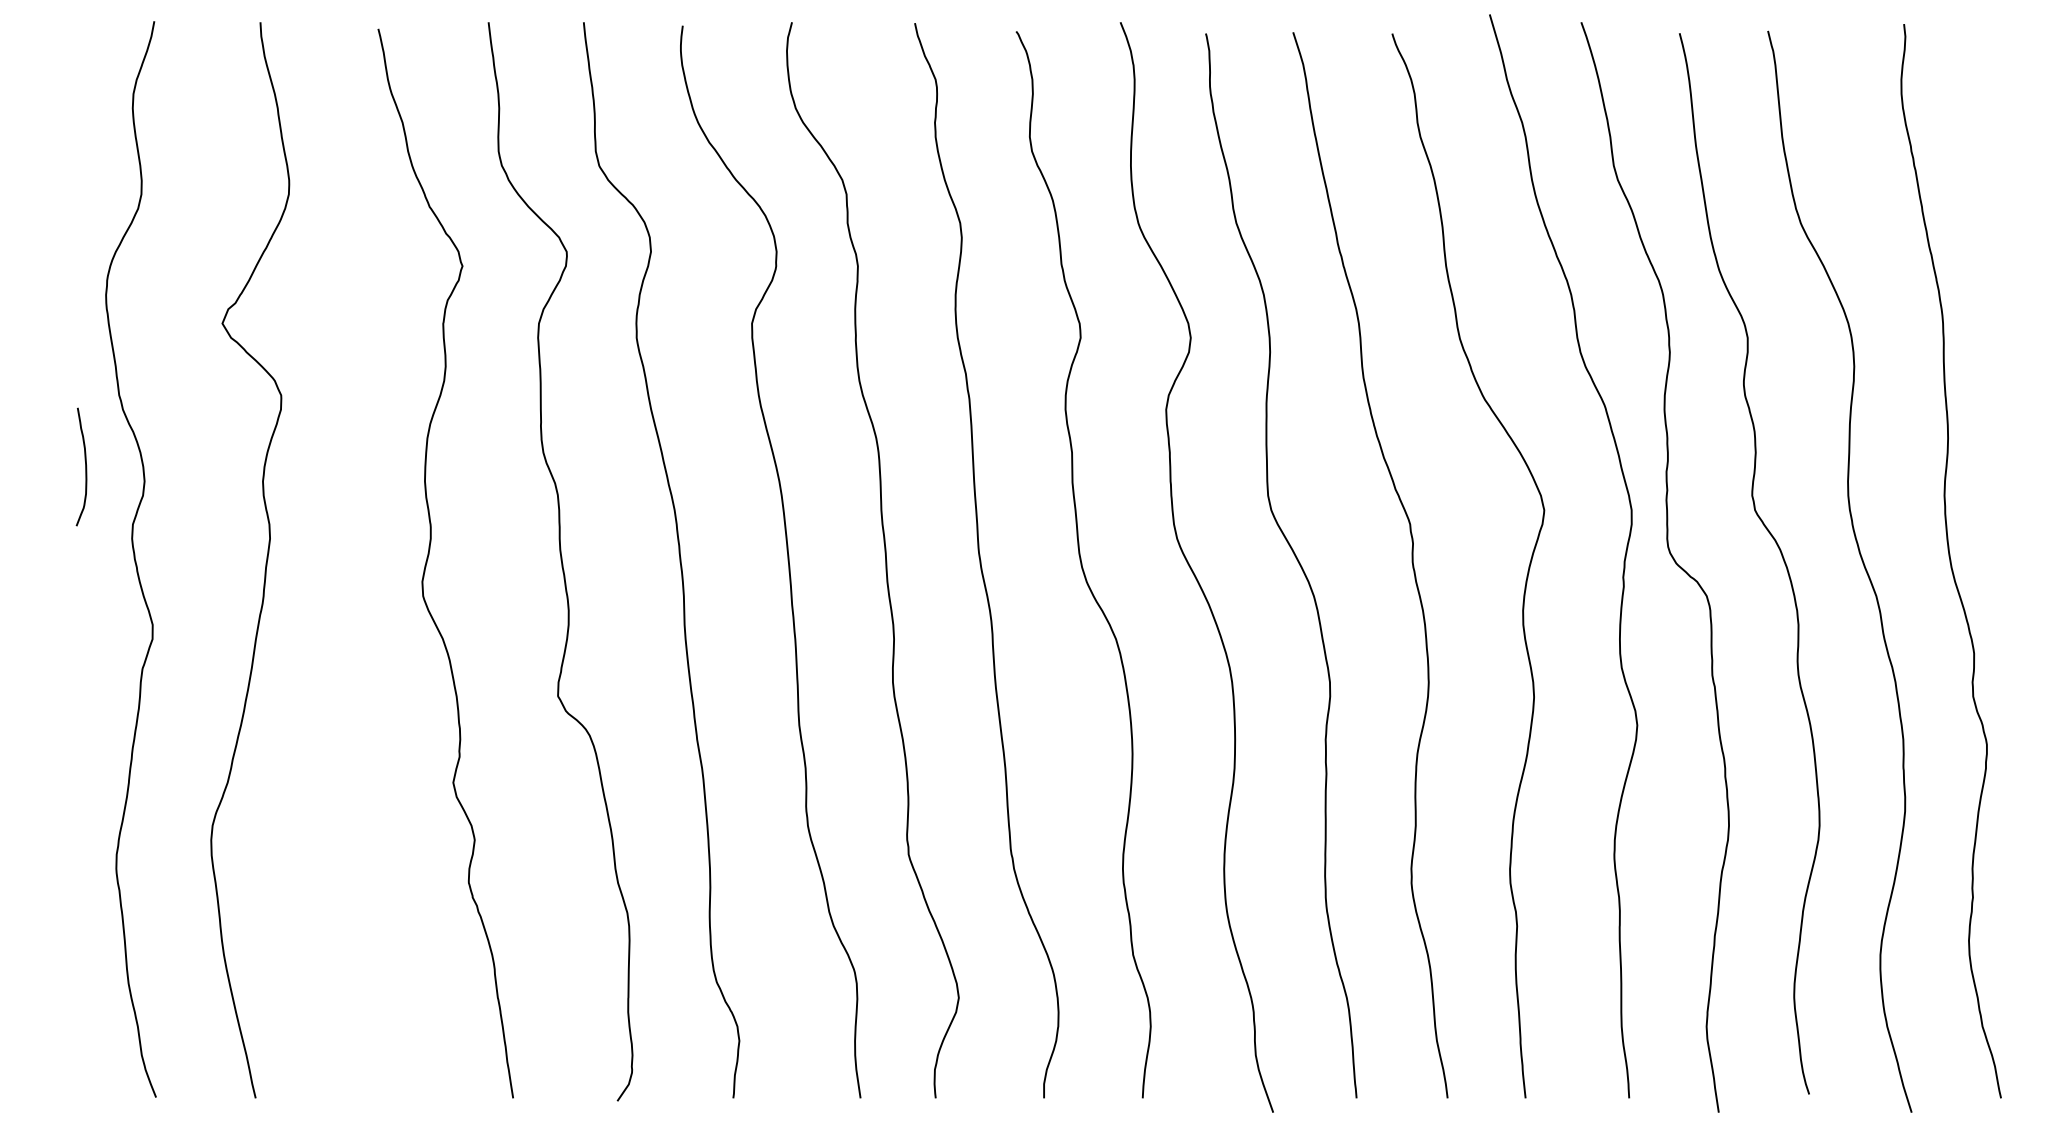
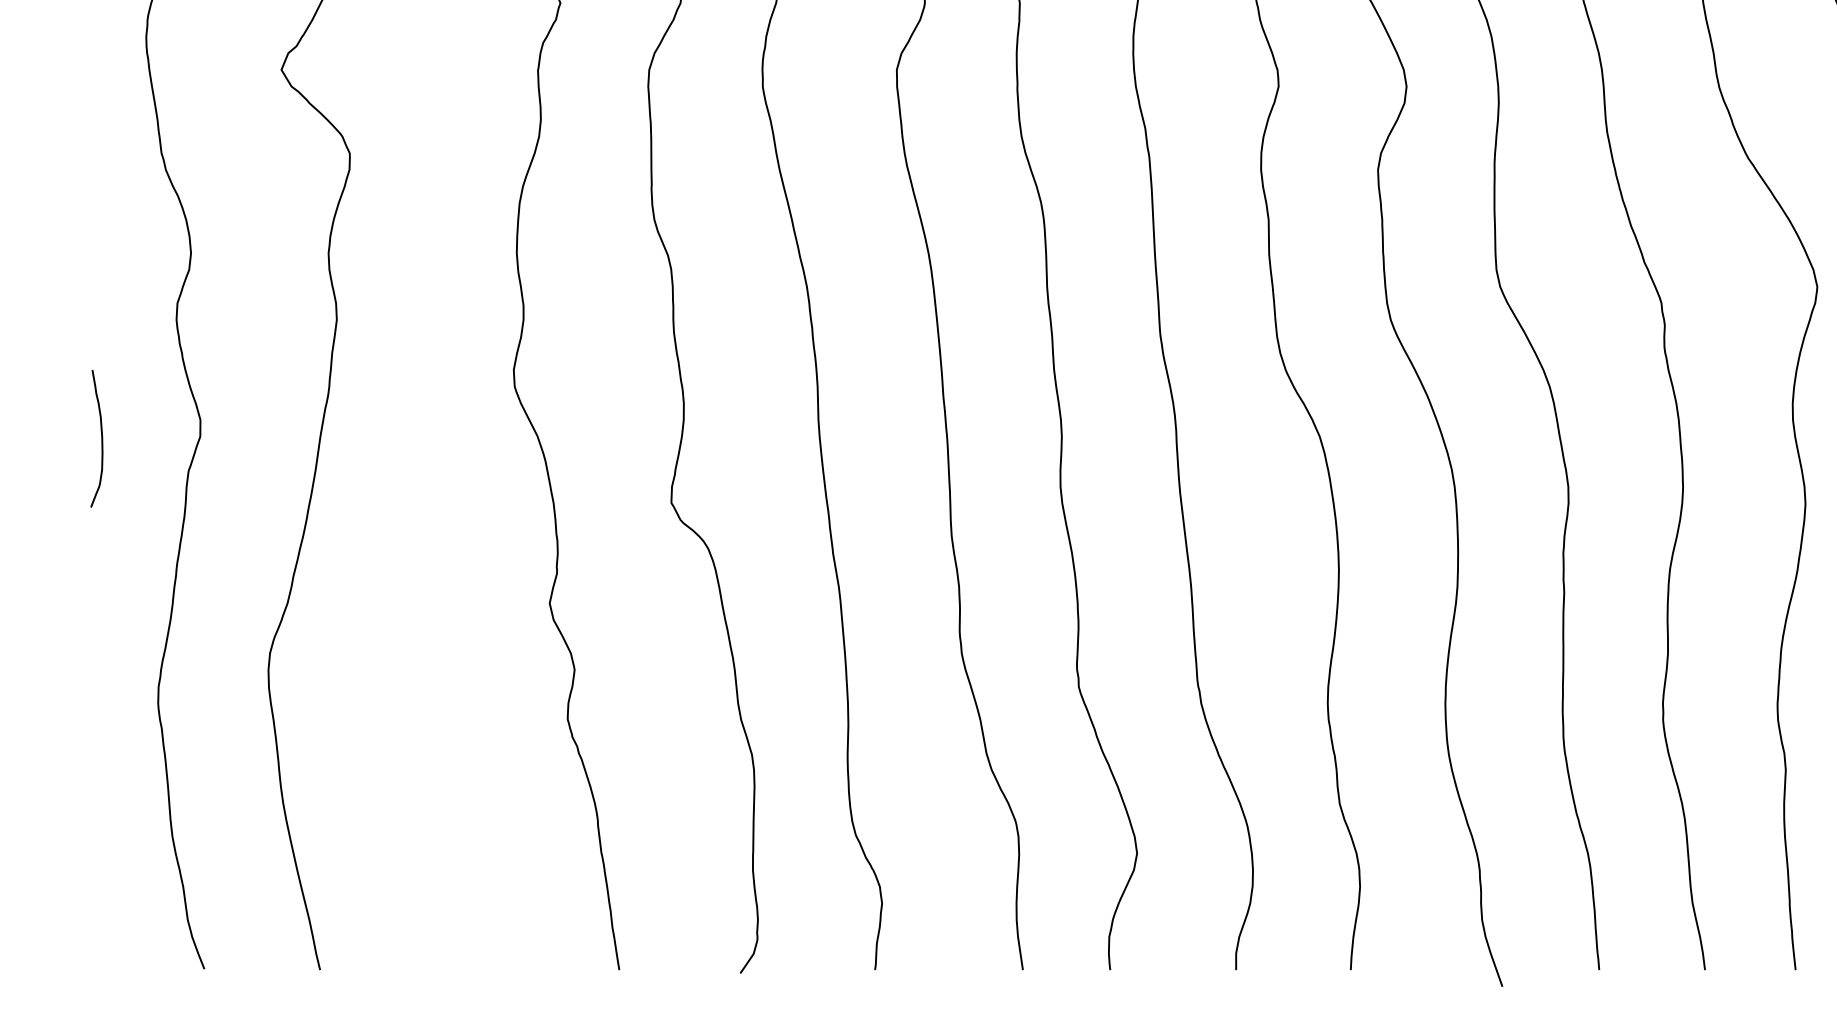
curve: (85, 466) -> (101, 438), moved

